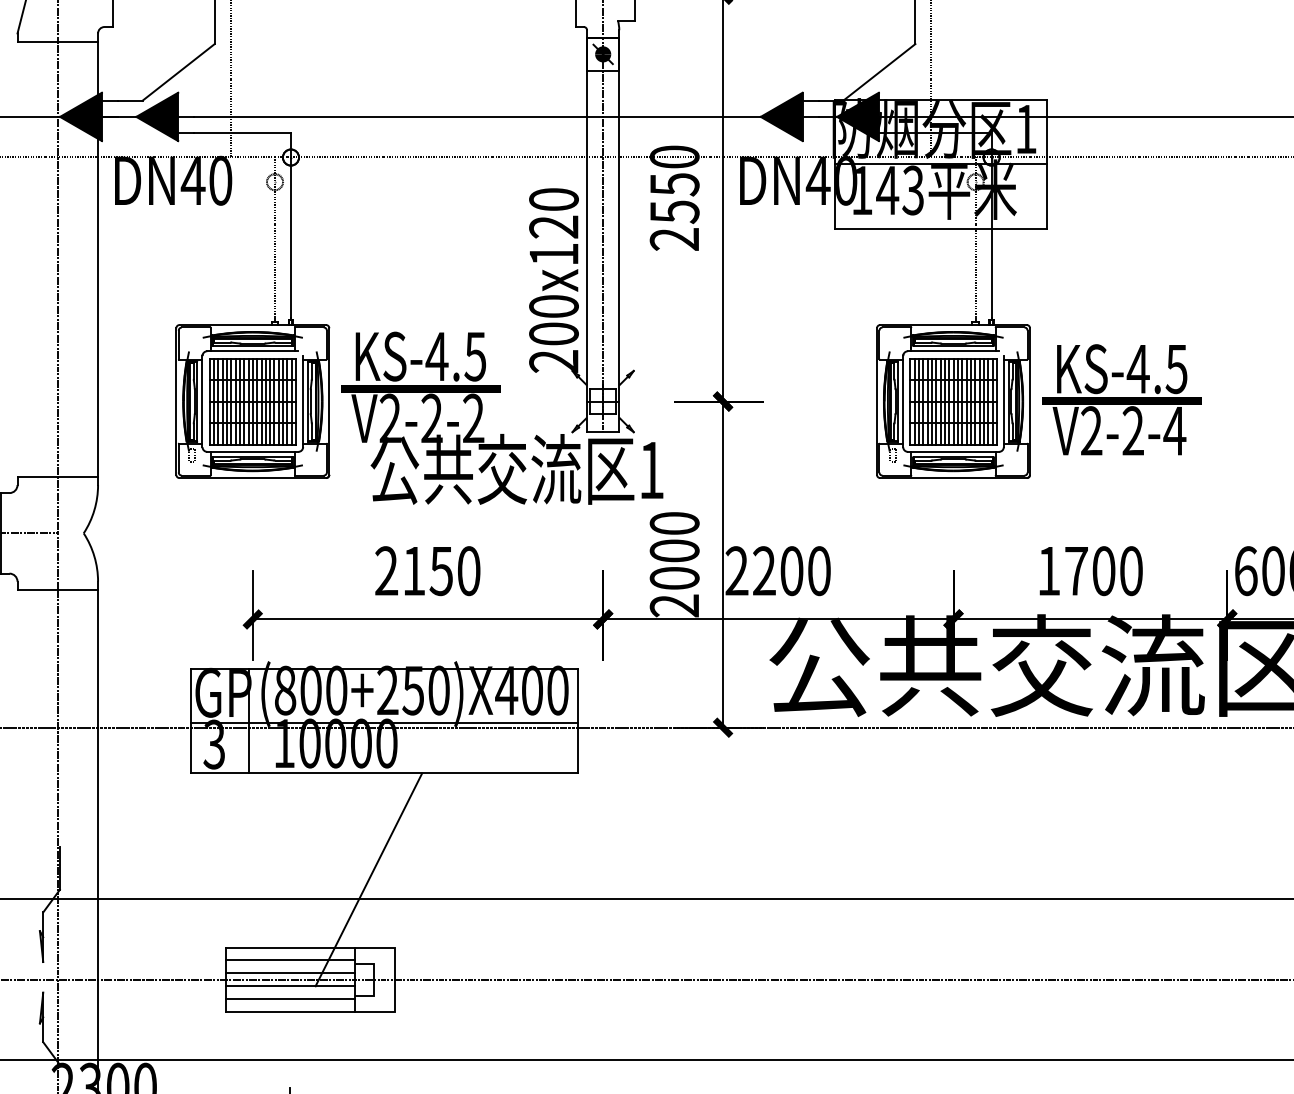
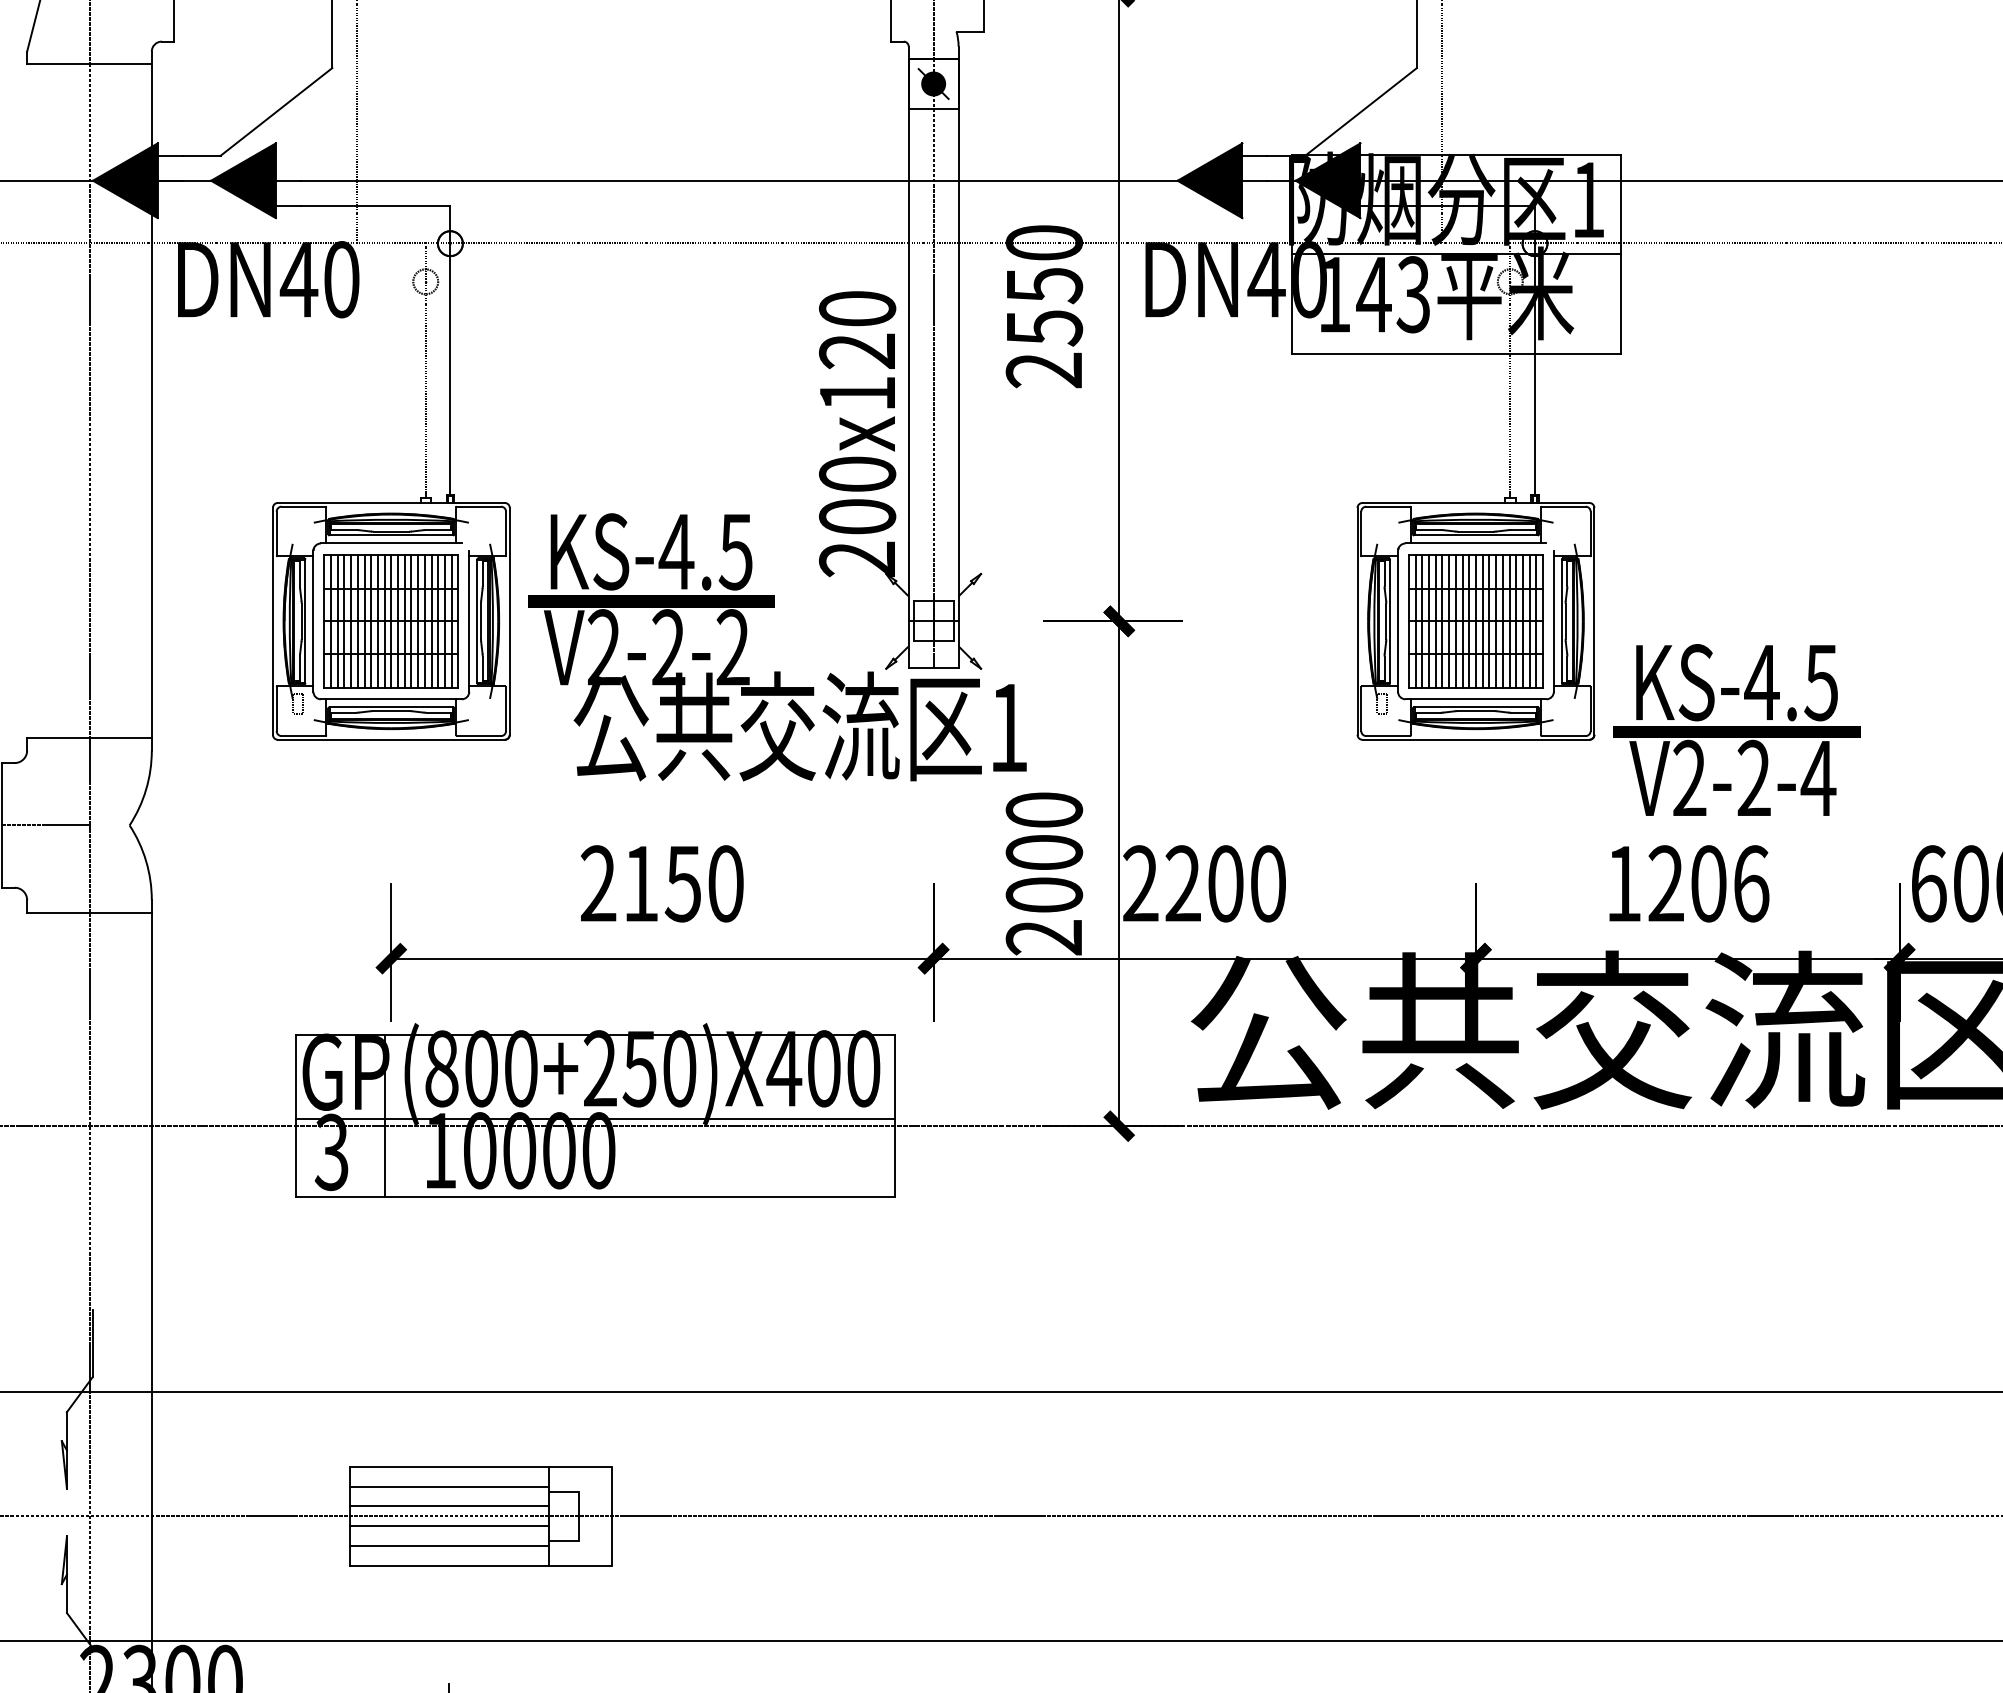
text: (1121, 399) -> (1735, 729), moved
text: (1104, 571) -> (1709, 884), 1700 -> 1206
line: (368, 879) -> (570, 1361), removed

